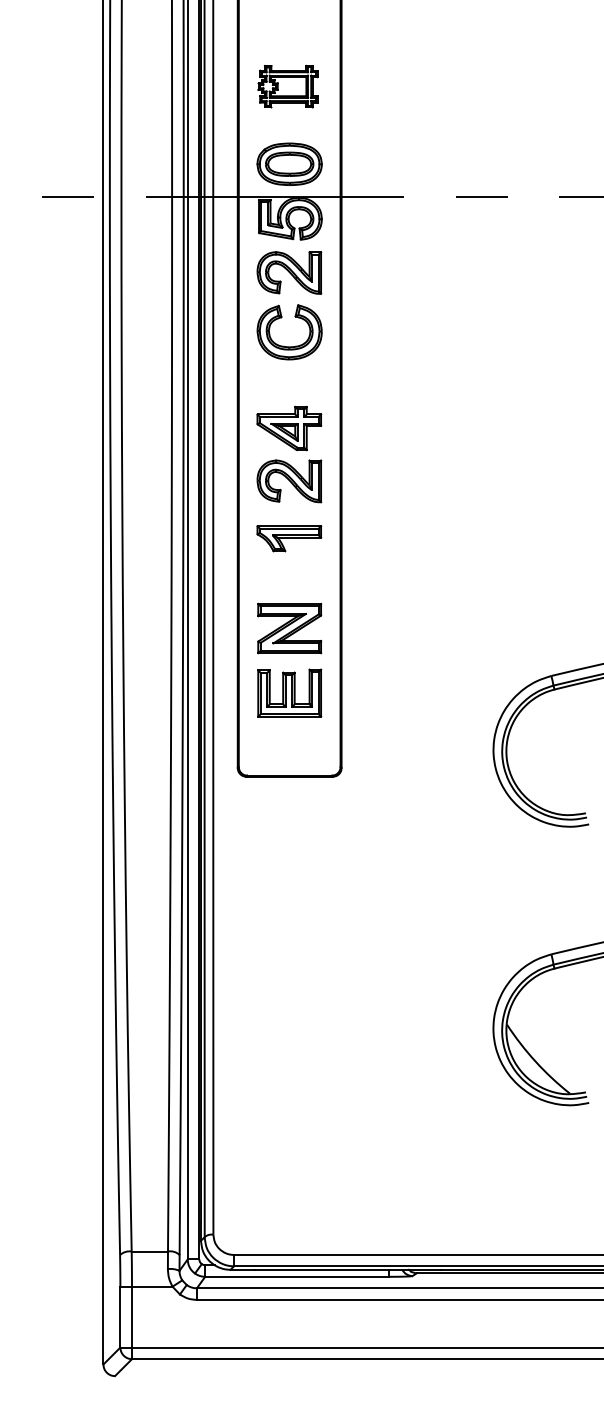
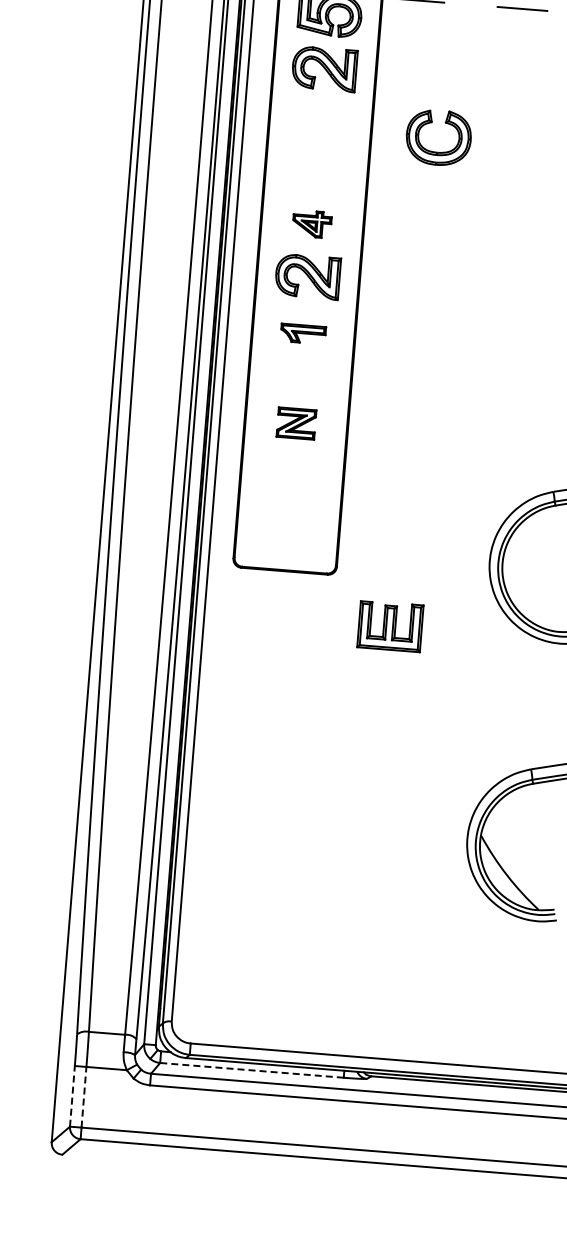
part: (289, 346) -> (437, 151), moved
part: (289, 428) -> (312, 224), size x0.6
part: (289, 538) -> (303, 333), size x0.7
part: (289, 628) -> (296, 423), size x0.6
part: (289, 692) -> (390, 625), moved
line: (296, 1276) -> (251, 1069), solid -> dashed
line: (120, 1316) -> (72, 1095), solid -> dashed
line: (132, 1316) -> (84, 1096), solid -> dashed

